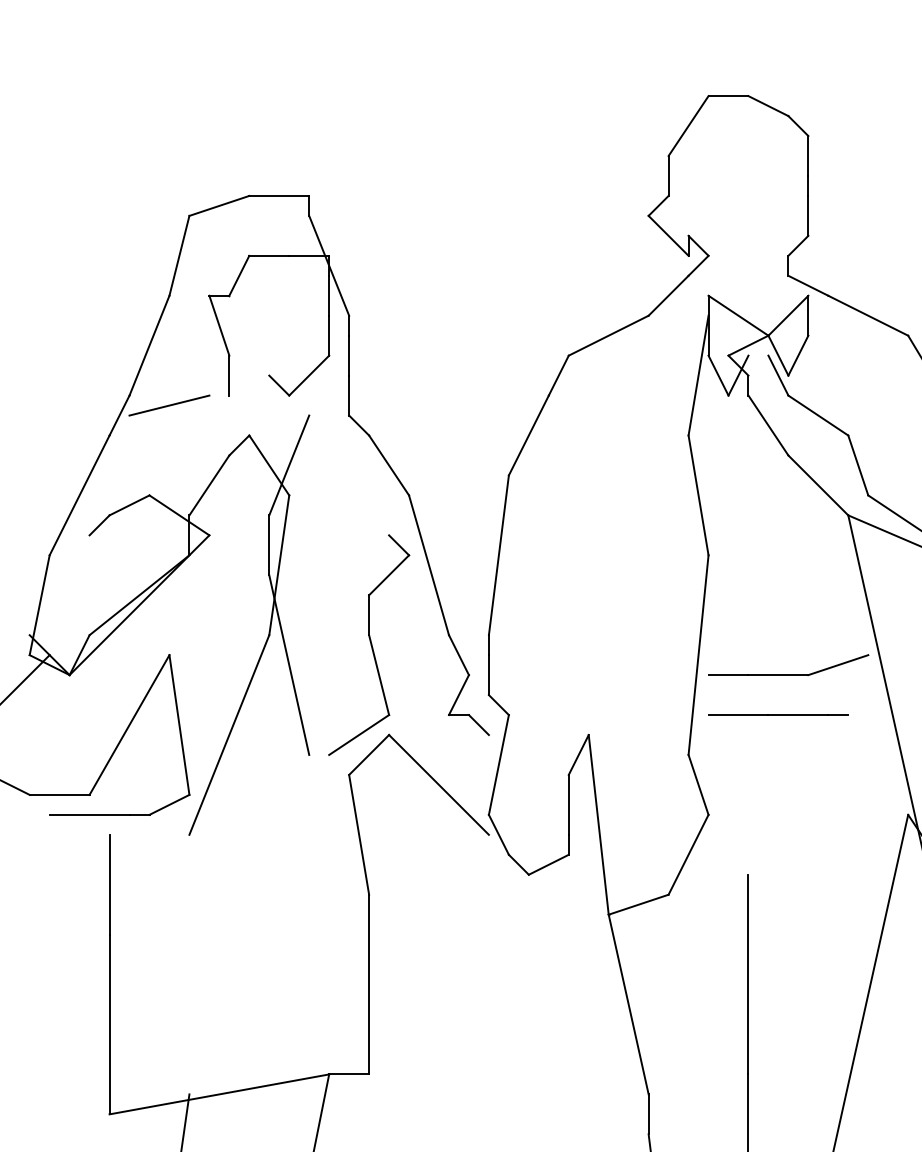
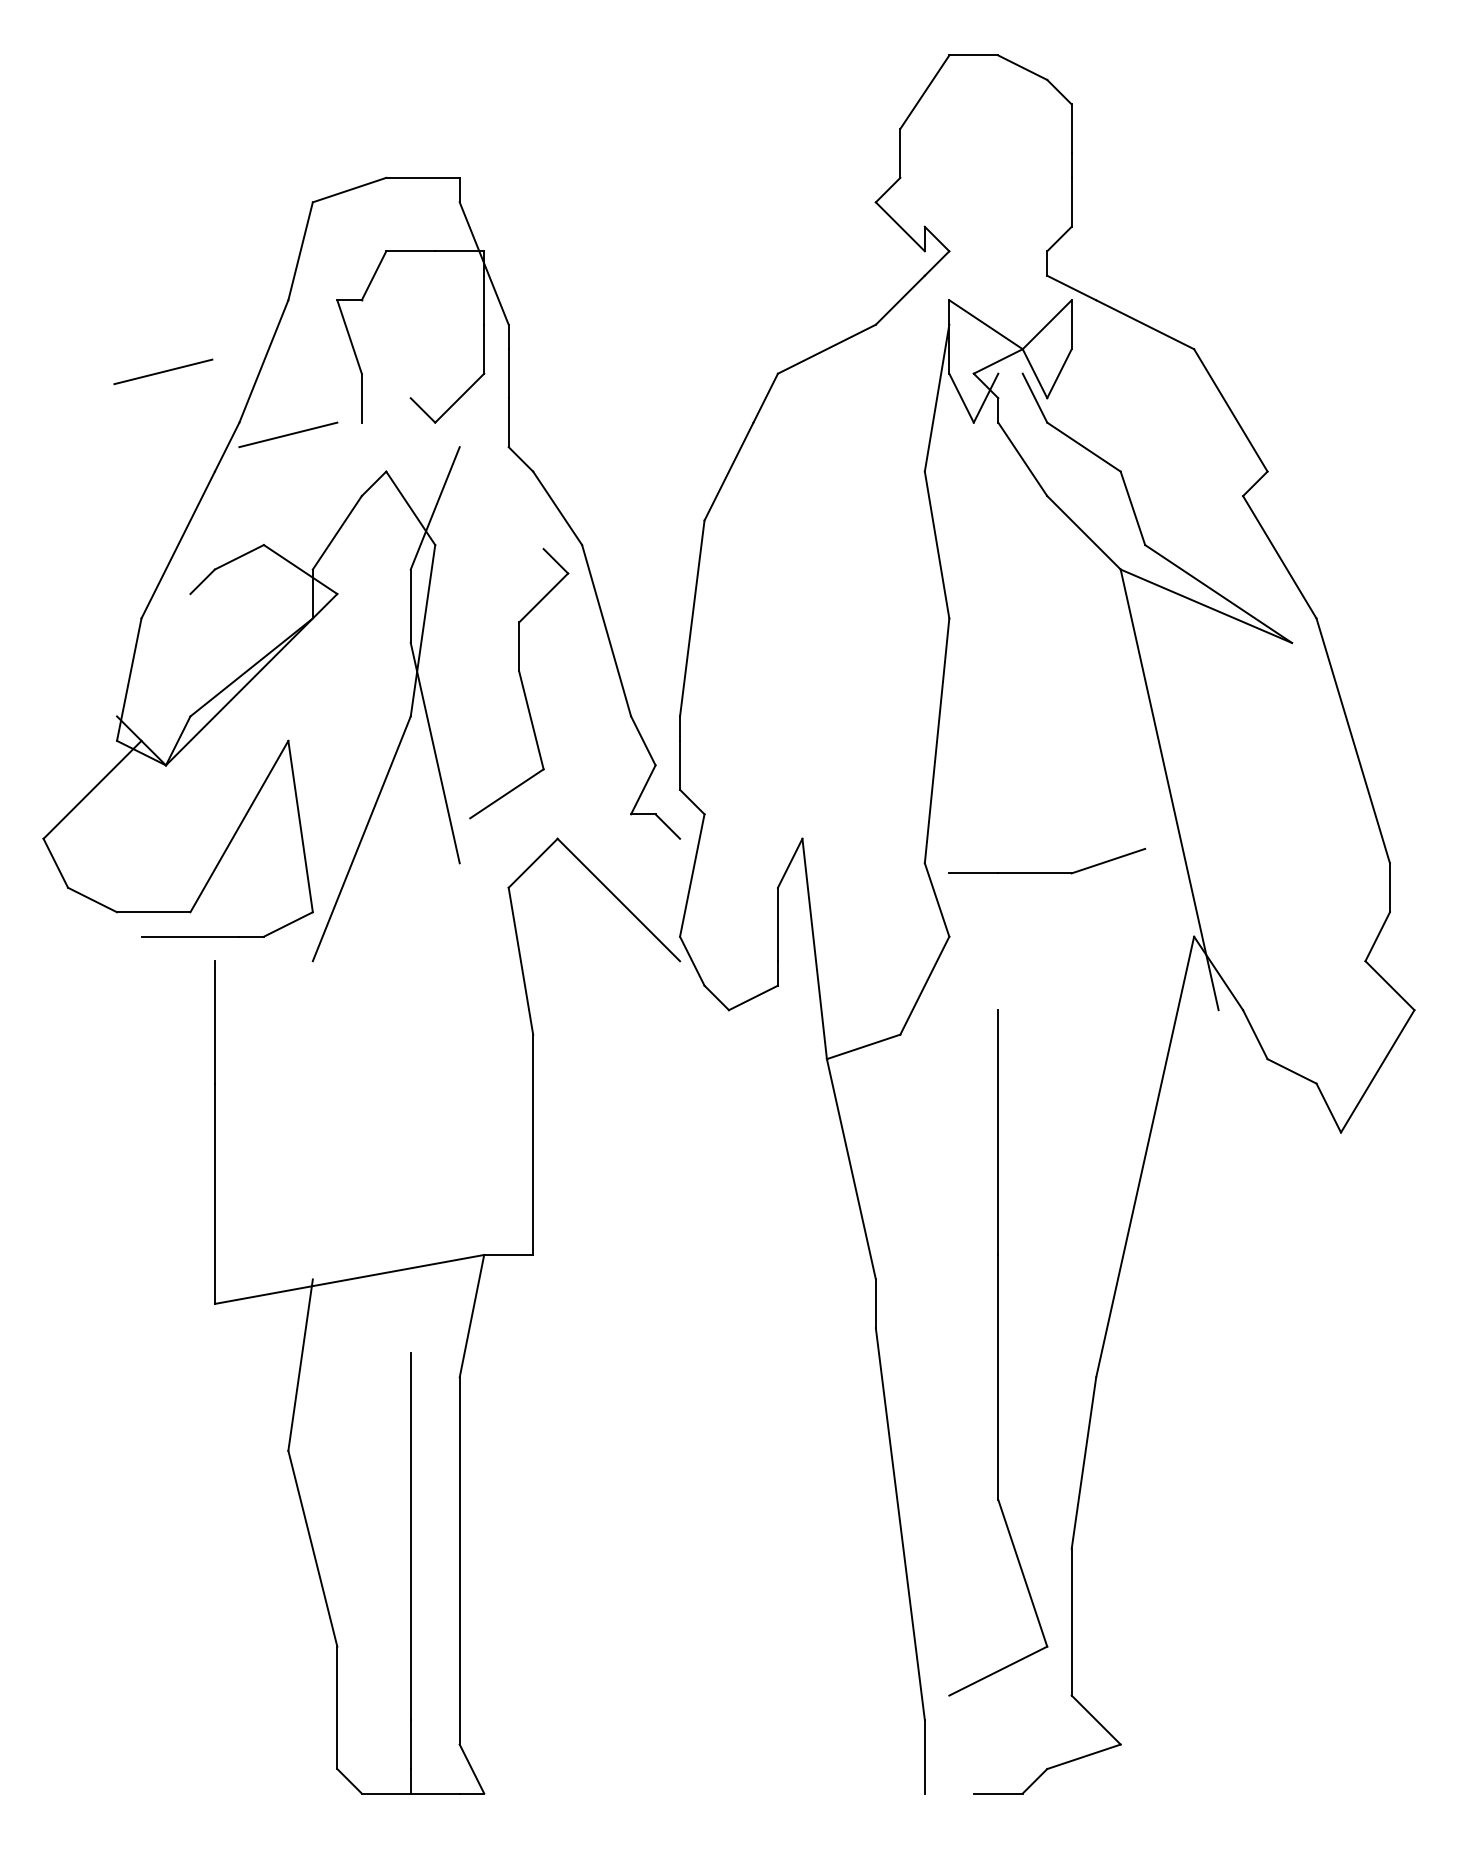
line: (67, 353) -> (163, 371), added
part: (369, 645) -> (519, 683), moved
part: (788, 674) -> (1047, 872), moved
line: (778, 714) -> (1034, 813), removed

